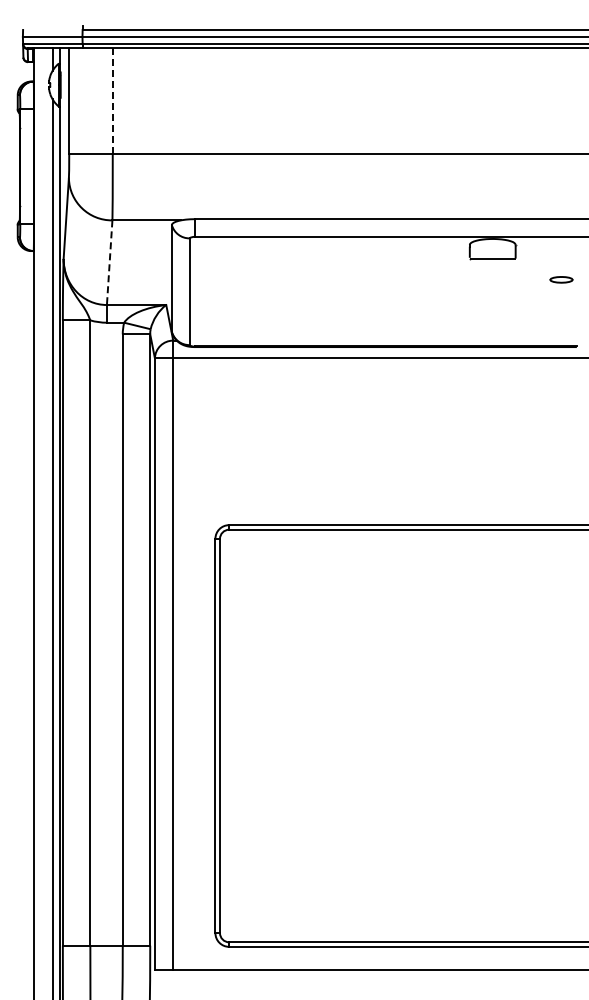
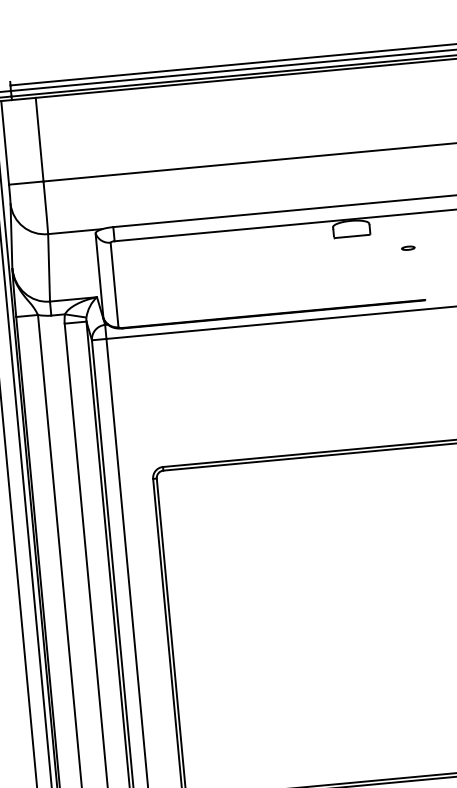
line: (112, 101) -> (39, 139), dashed -> solid
line: (109, 263) -> (49, 268), dashed -> solid
part: (561, 279) -> (408, 247), size x0.71

